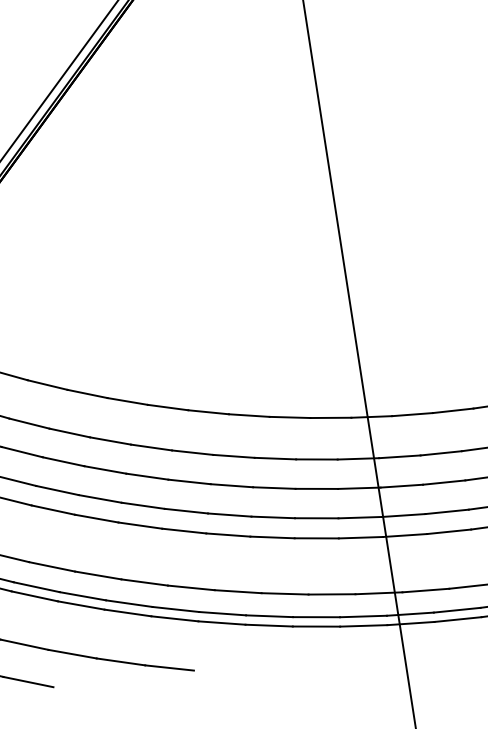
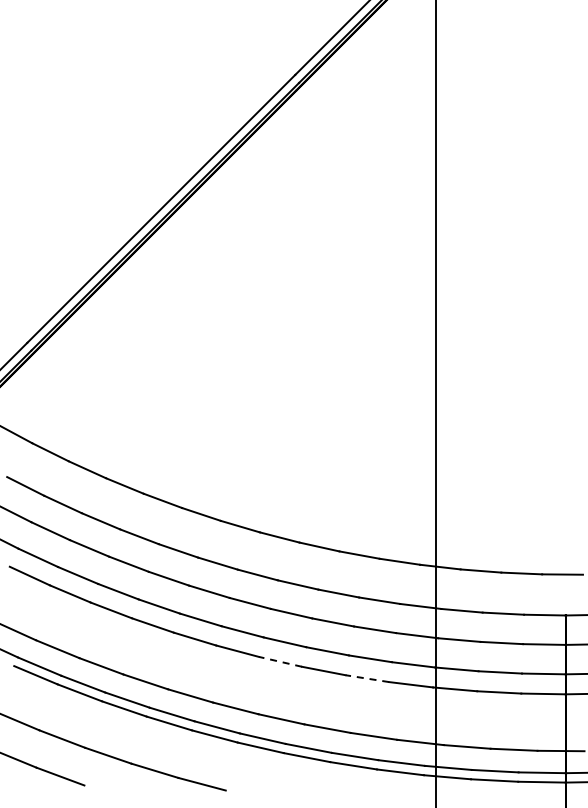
line: (228, 534) -> (280, 661), solid -> dashed
line: (315, 538) -> (366, 678), solid -> dashed

